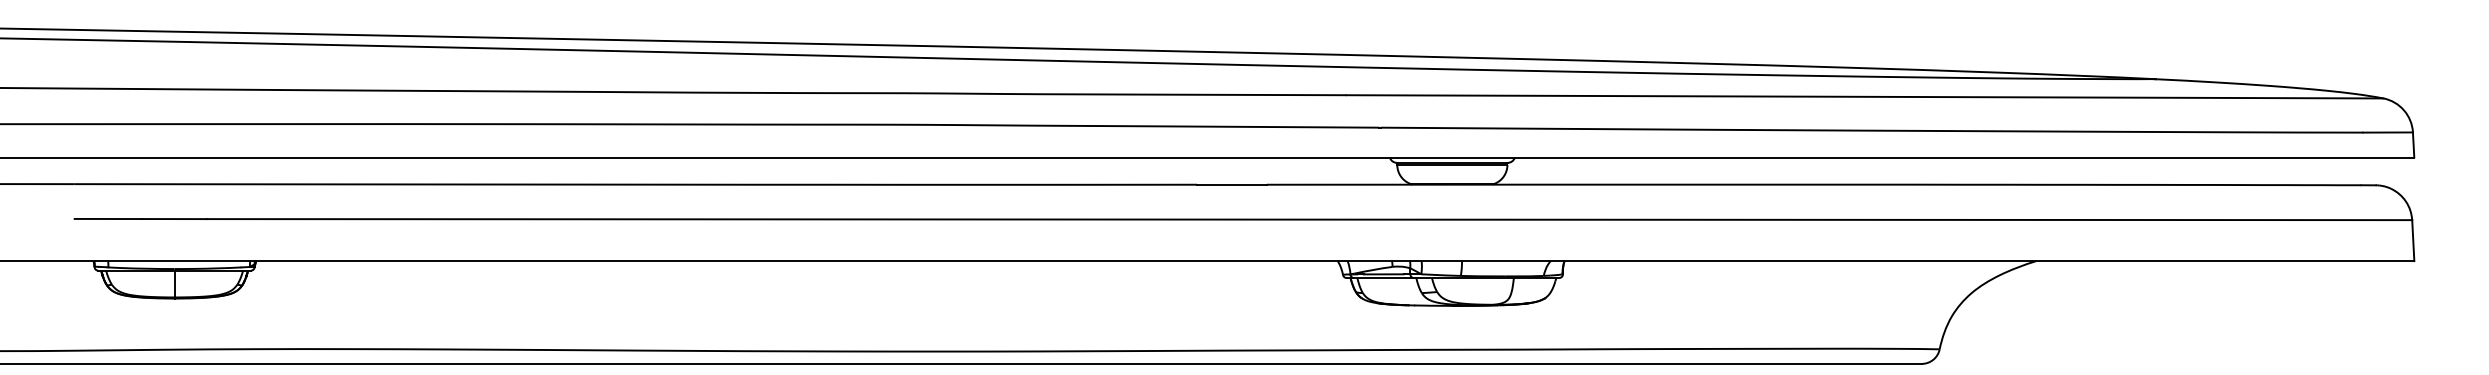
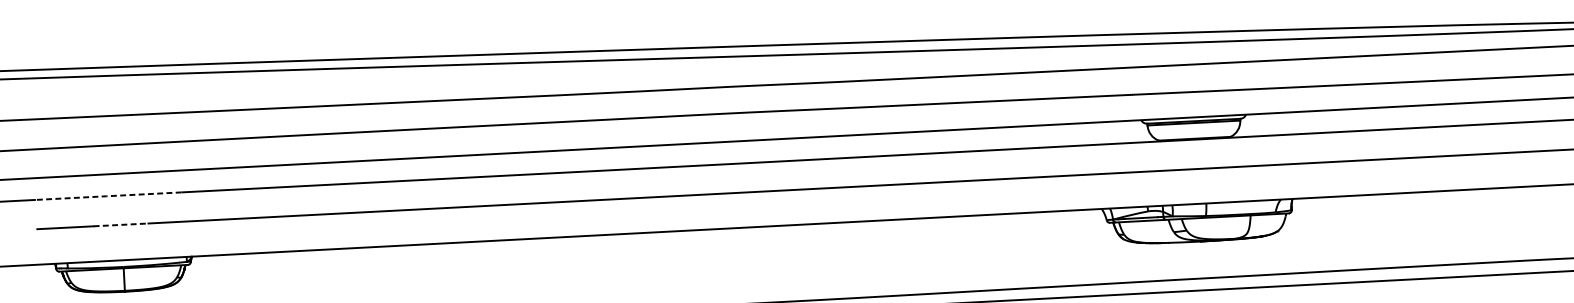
line: (160, 184) -> (108, 196), solid -> dashed
line: (174, 219) -> (121, 225), solid -> dashed

